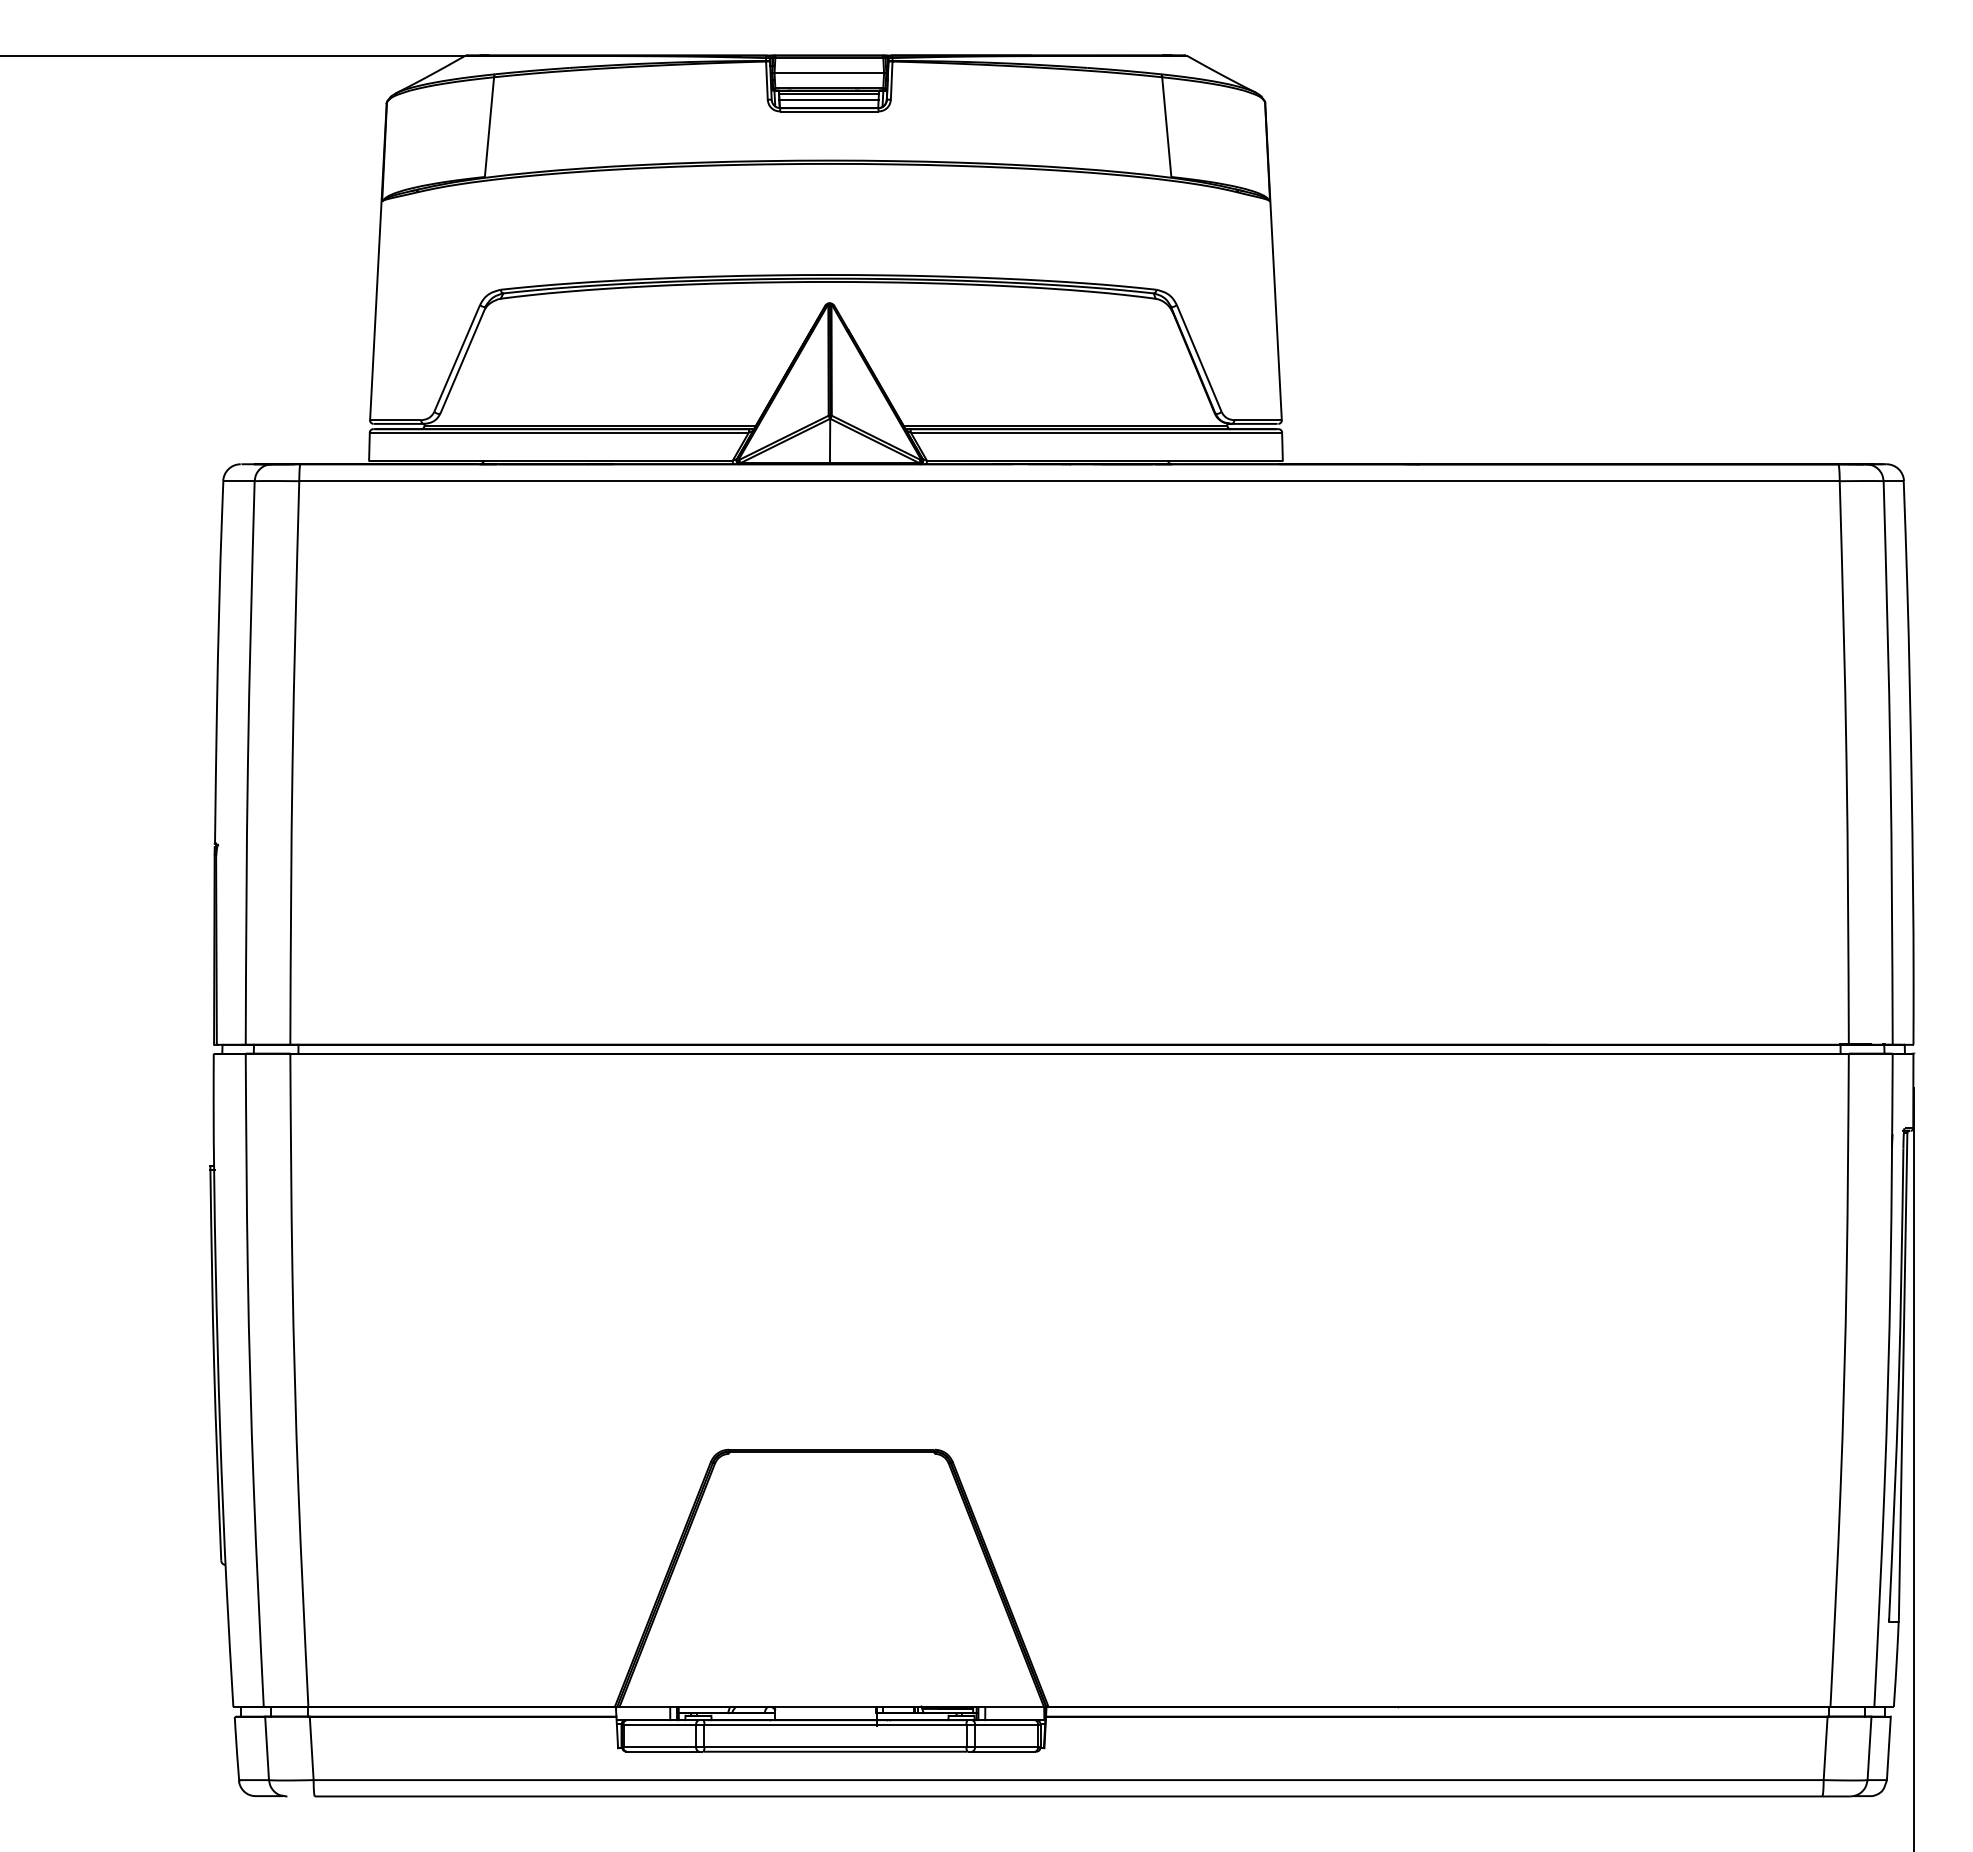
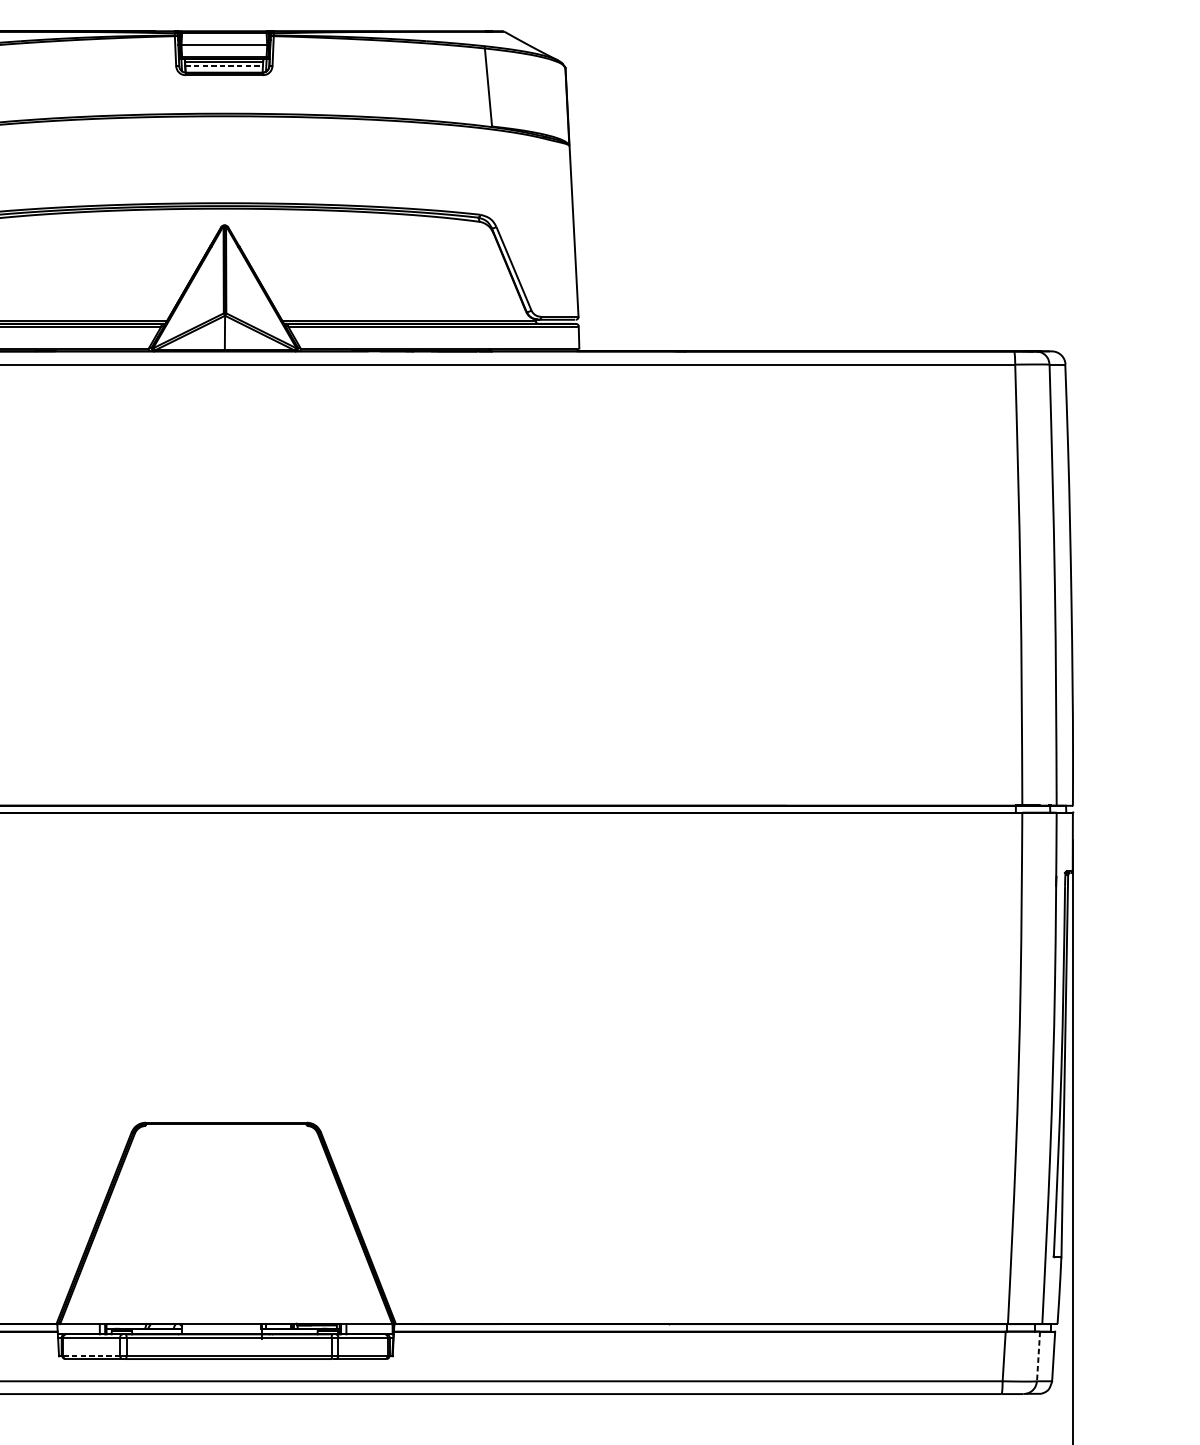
line: (829, 99) -> (224, 65), solid -> dashed
line: (660, 1747) -> (92, 1355), solid -> dashed
line: (1869, 1748) -> (1038, 1356), solid -> dashed

